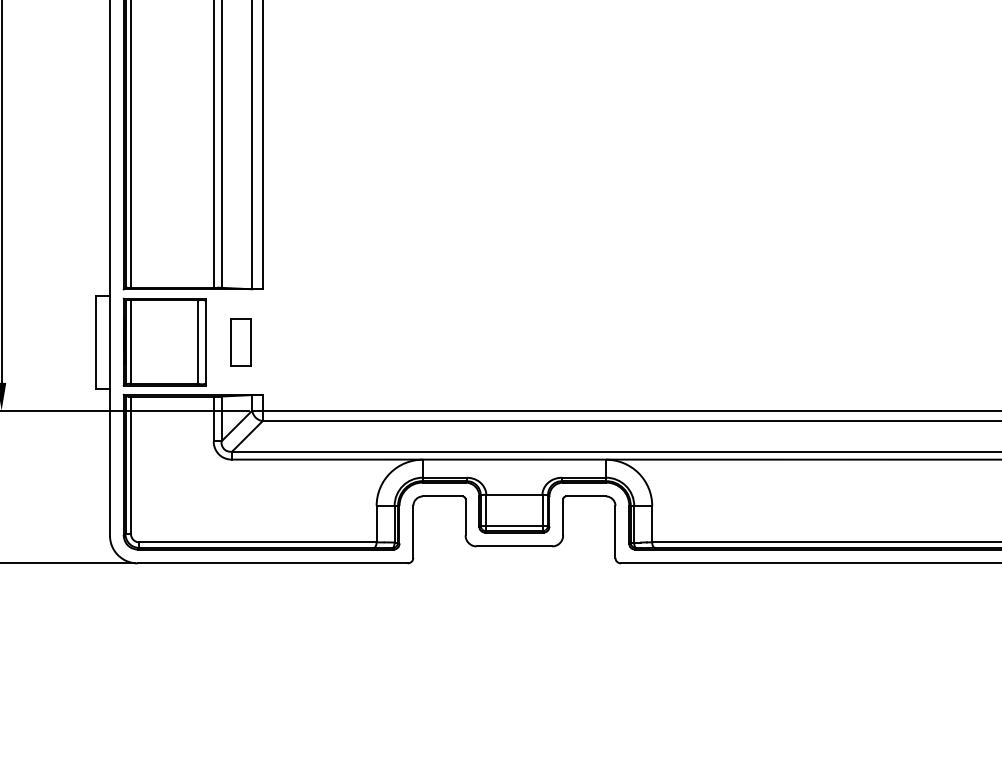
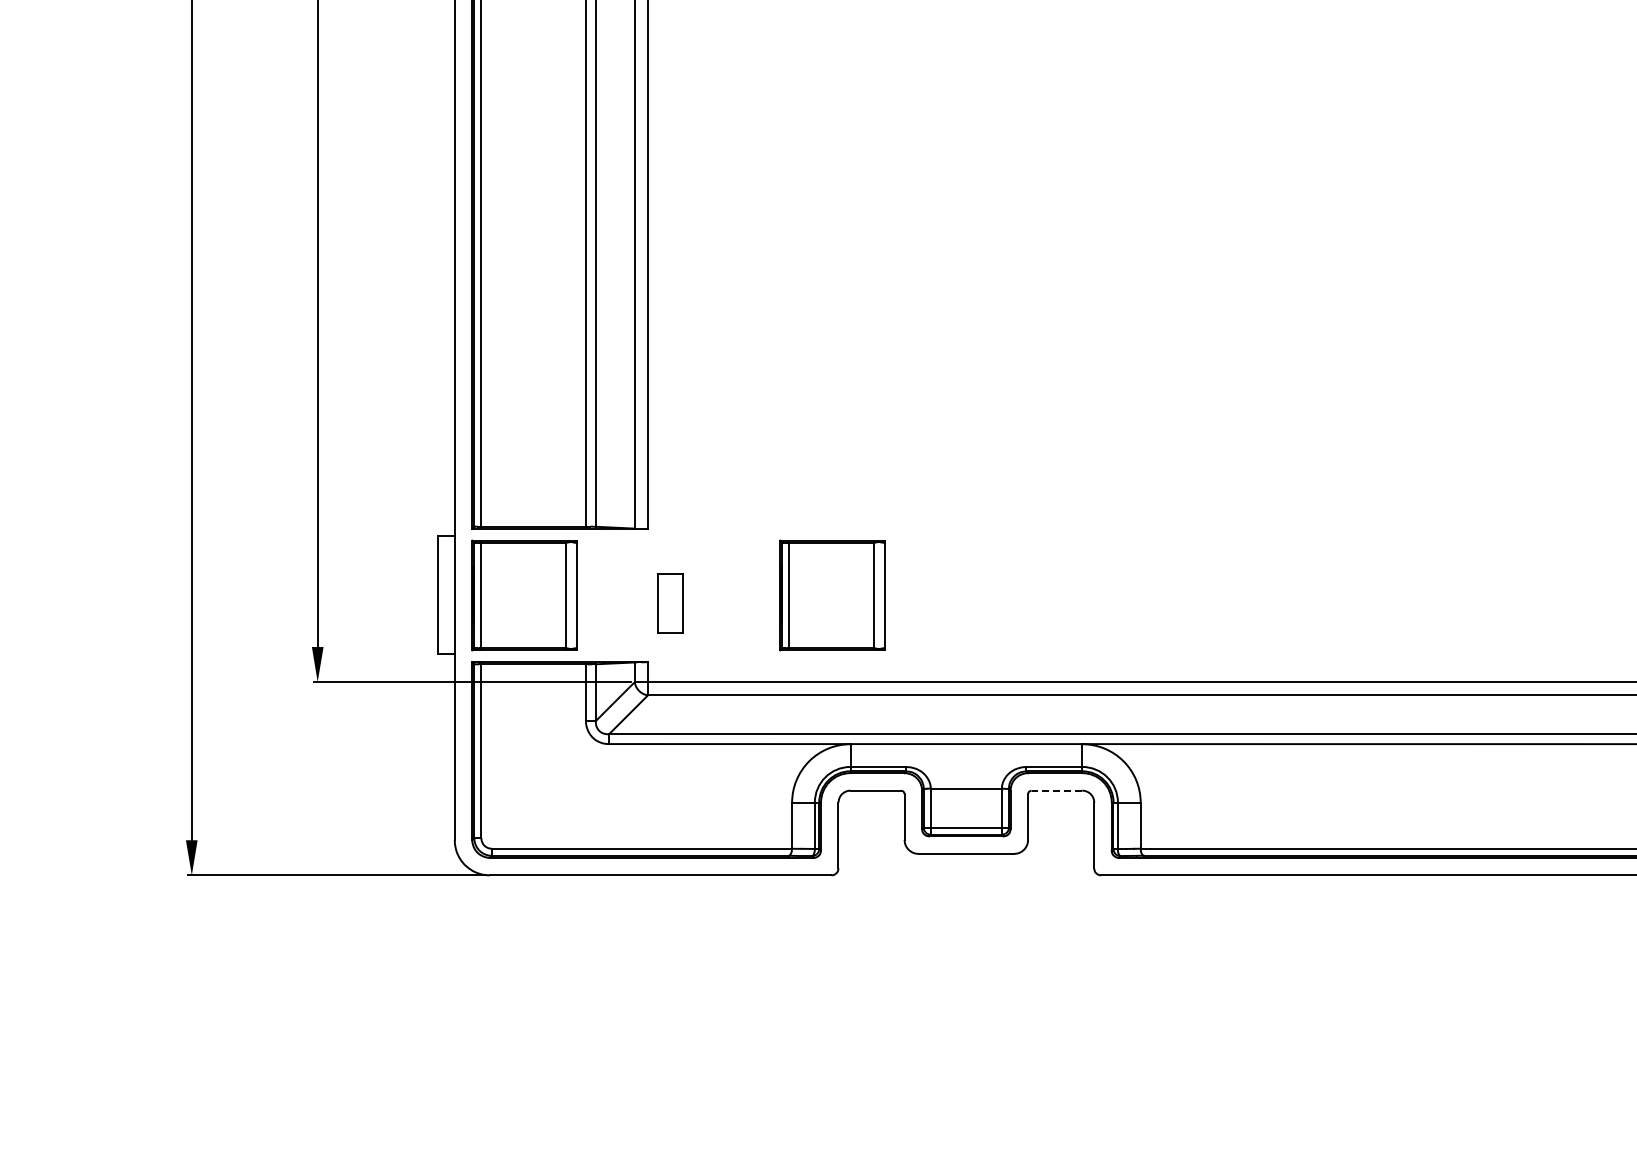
part: (240, 342) -> (670, 603), moved
part: (408, 342) -> (832, 595), added
line: (585, 496) -> (1056, 790), solid -> dashed

